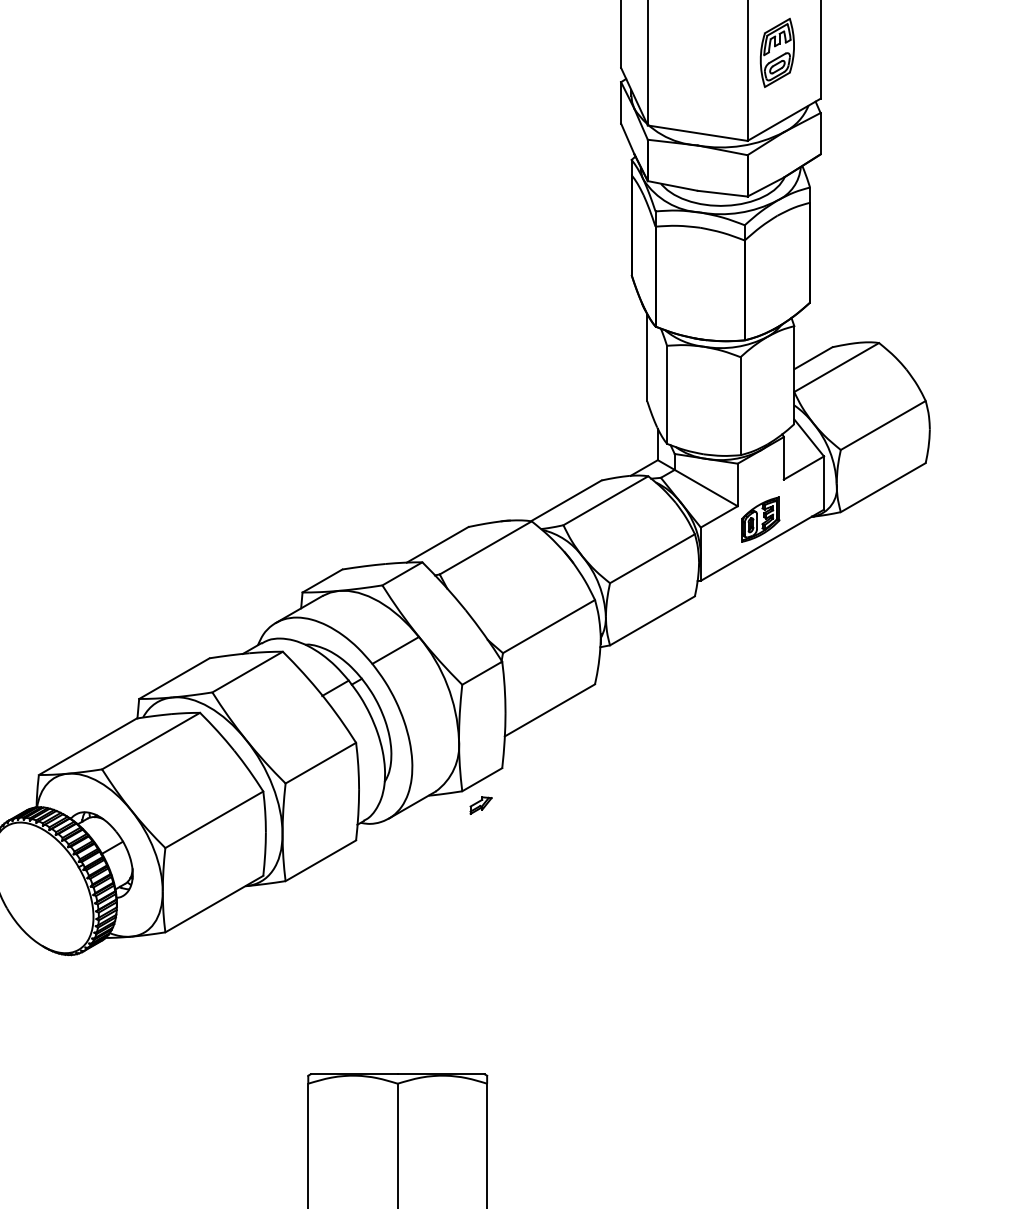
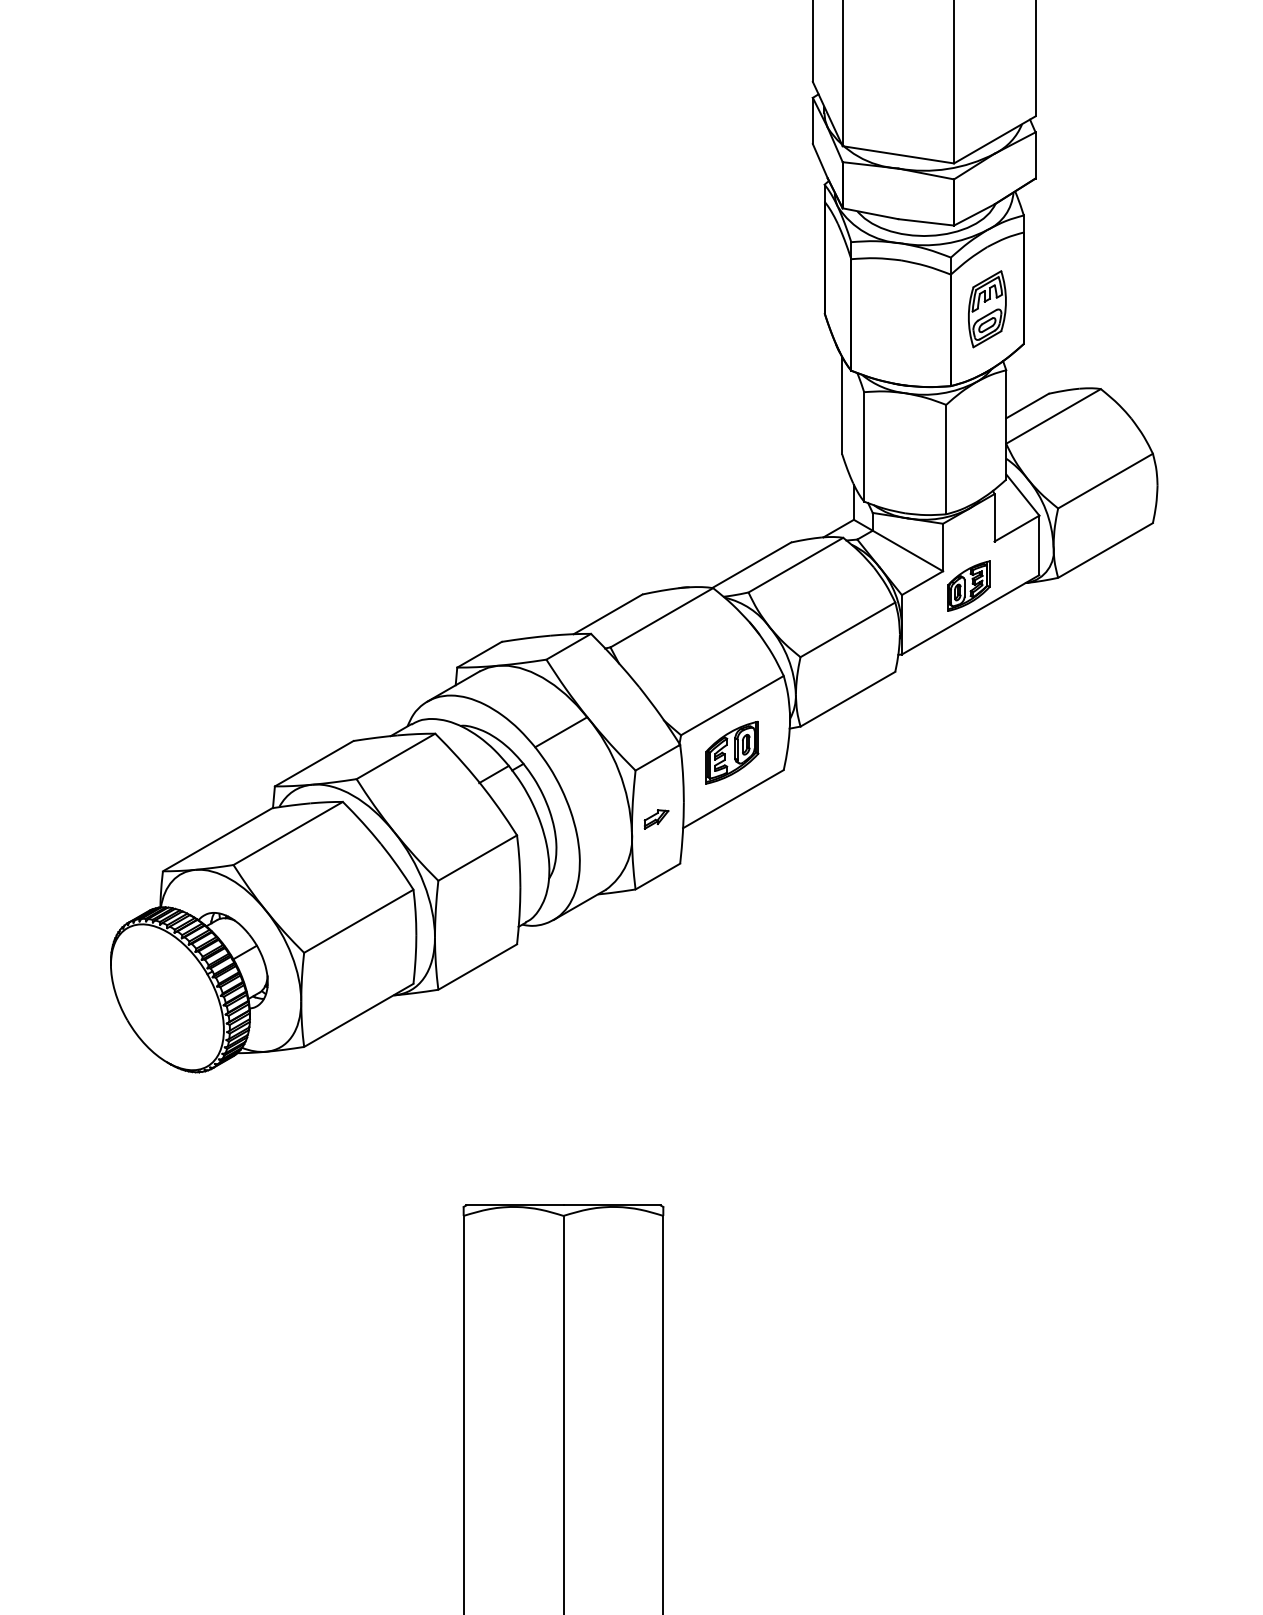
part: (777, 53) -> (987, 309), moved
part: (549, 668) -> (732, 752), added
part: (481, 805) -> (656, 819), moved

